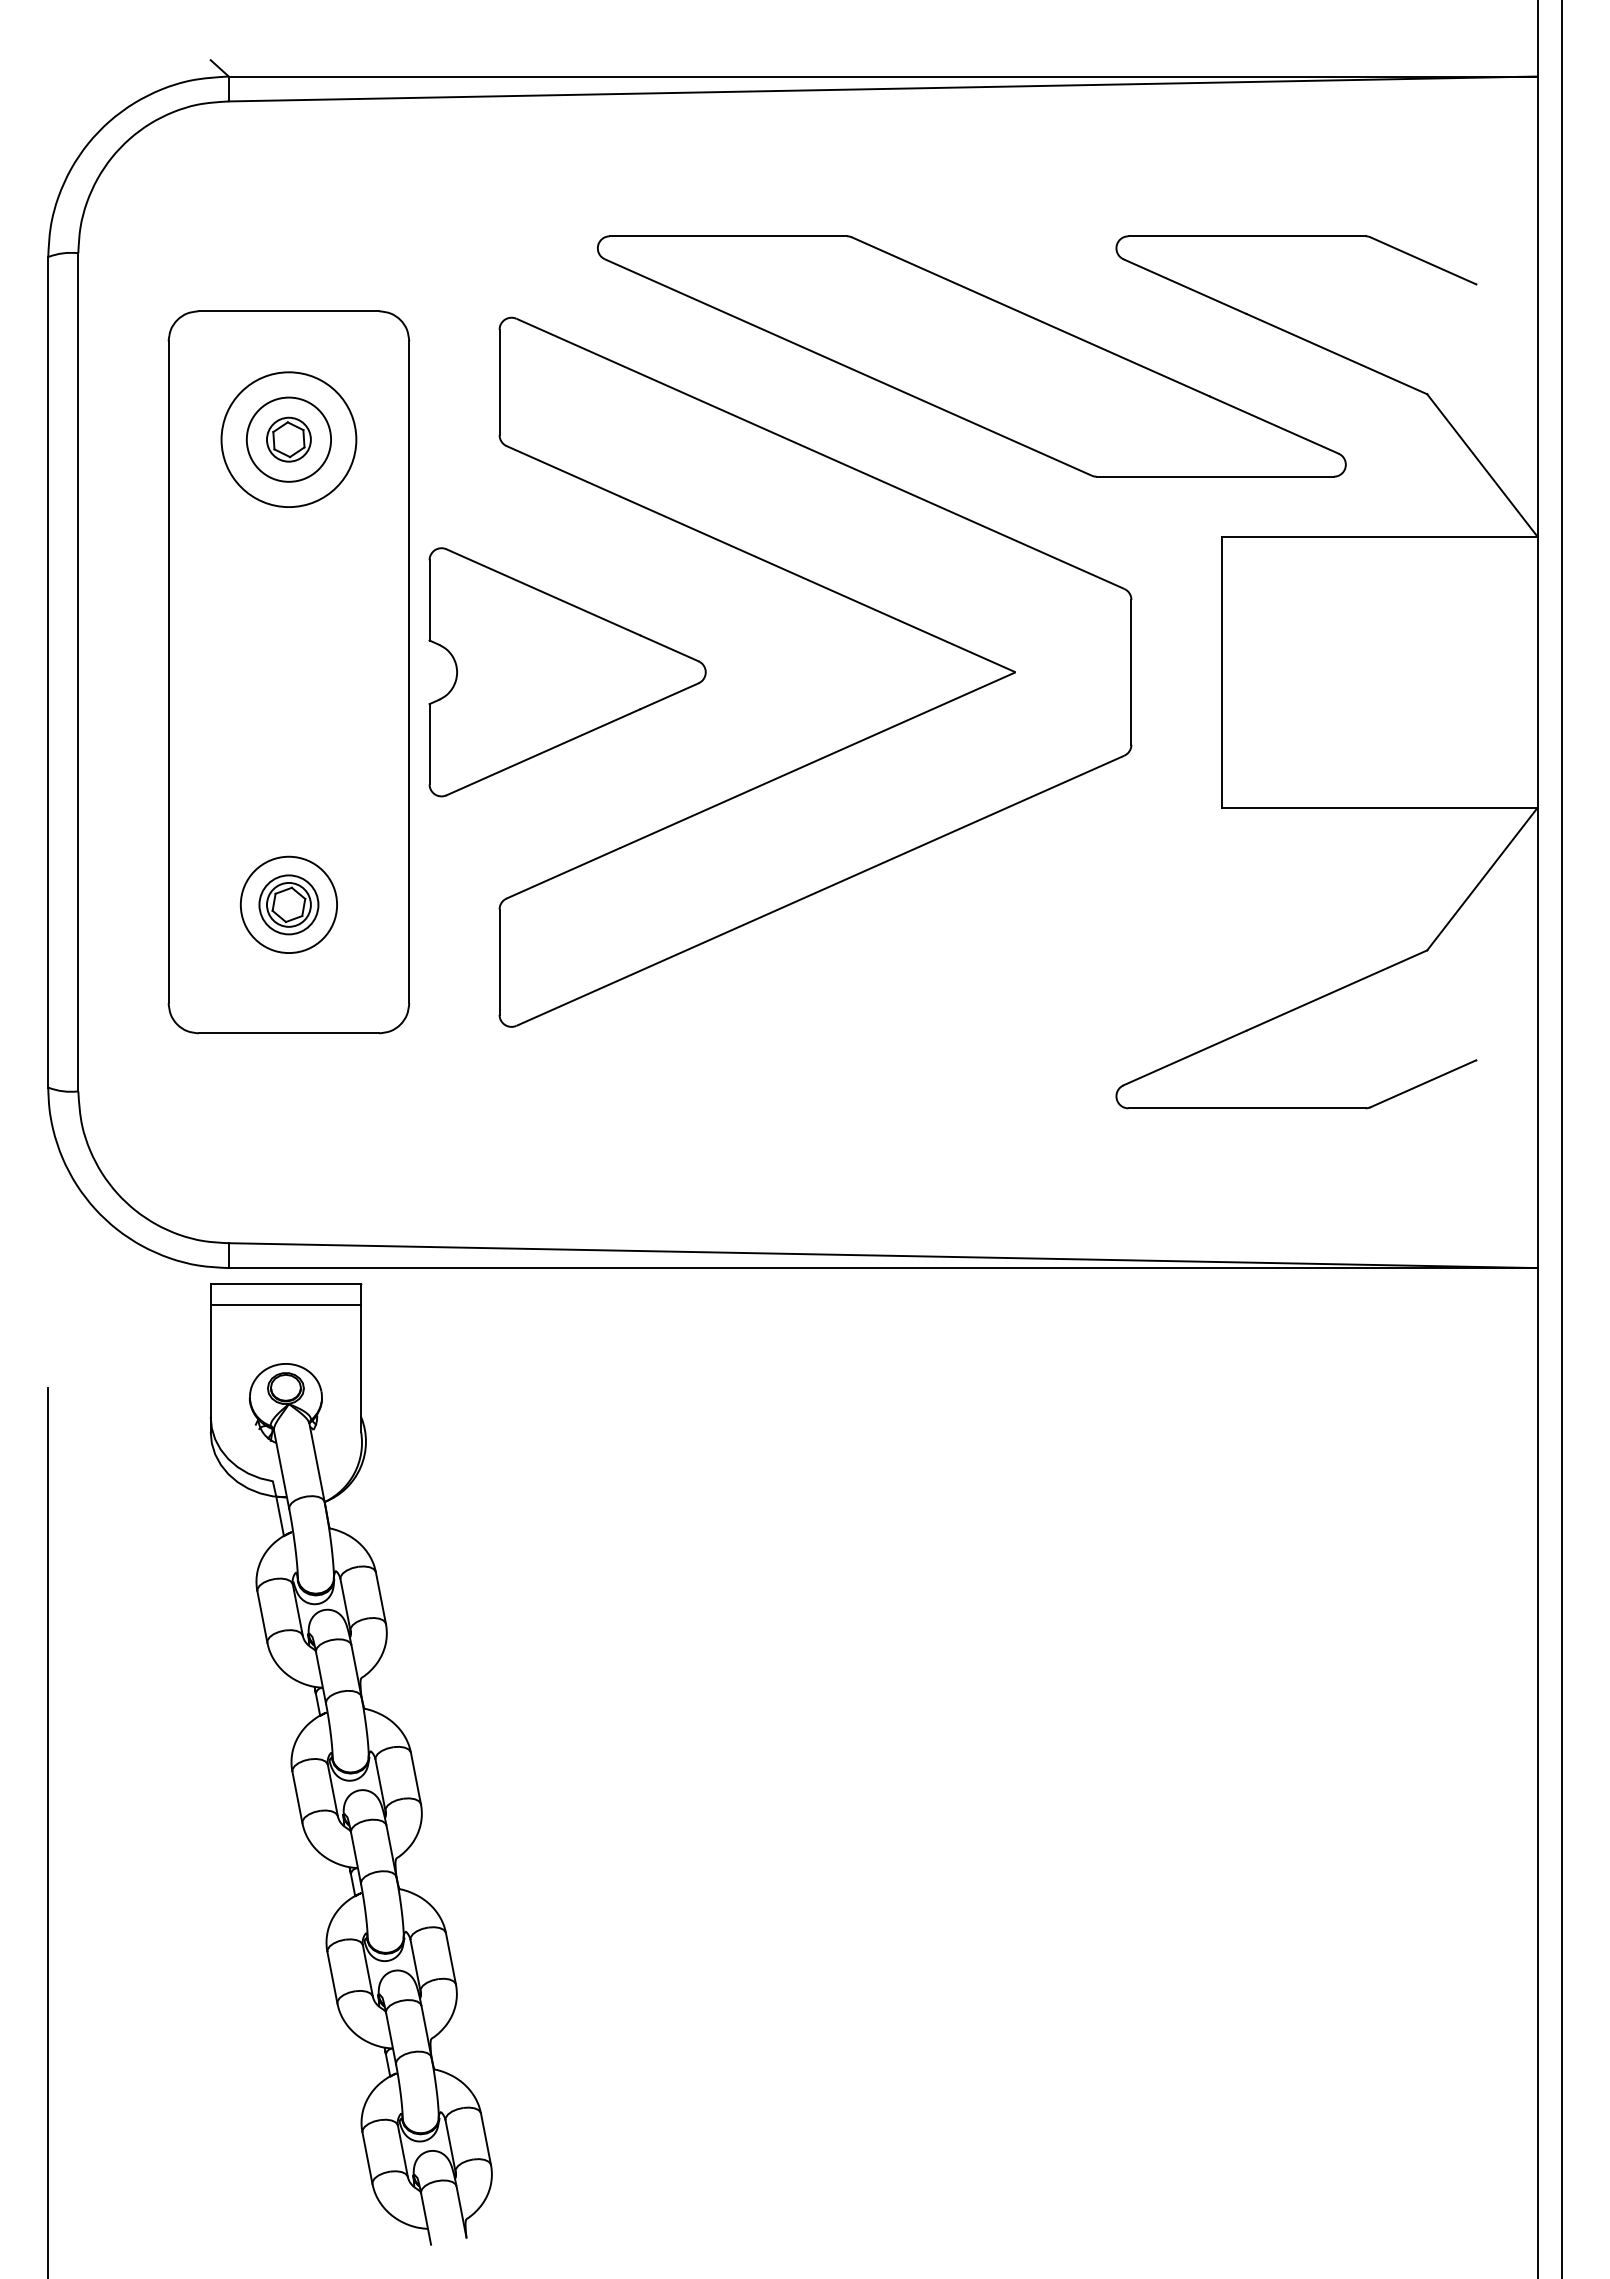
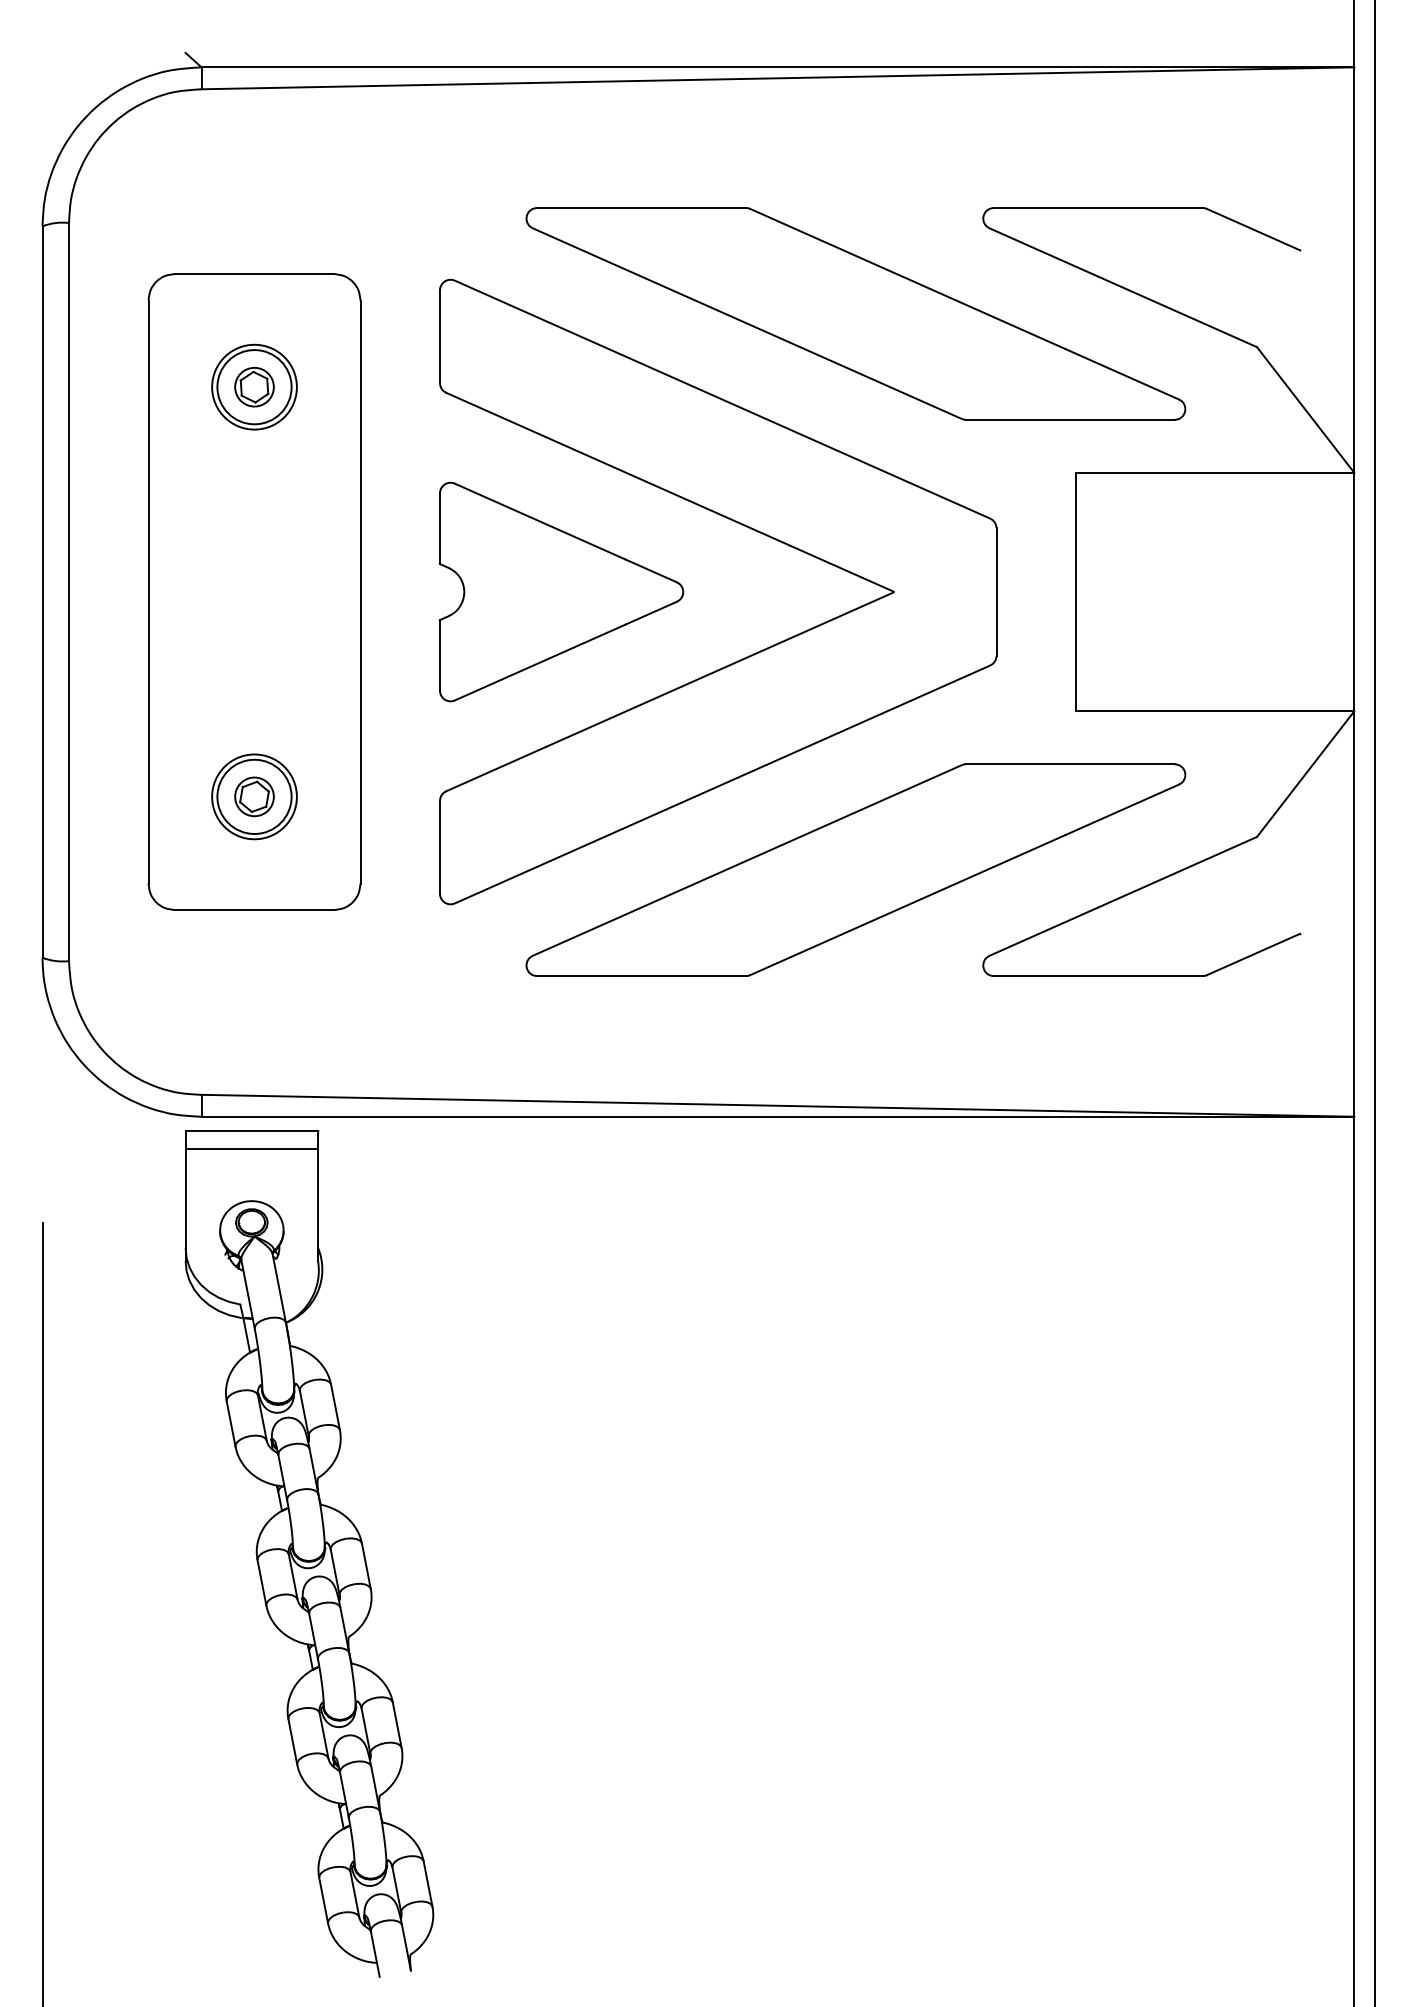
circle: (288, 439) -> (254, 387), size x0.71
part: (567, 672) -> (561, 592), moved
circle: (288, 904) -> (254, 796), size x1.43
part: (971, 988) -> (855, 870), added

